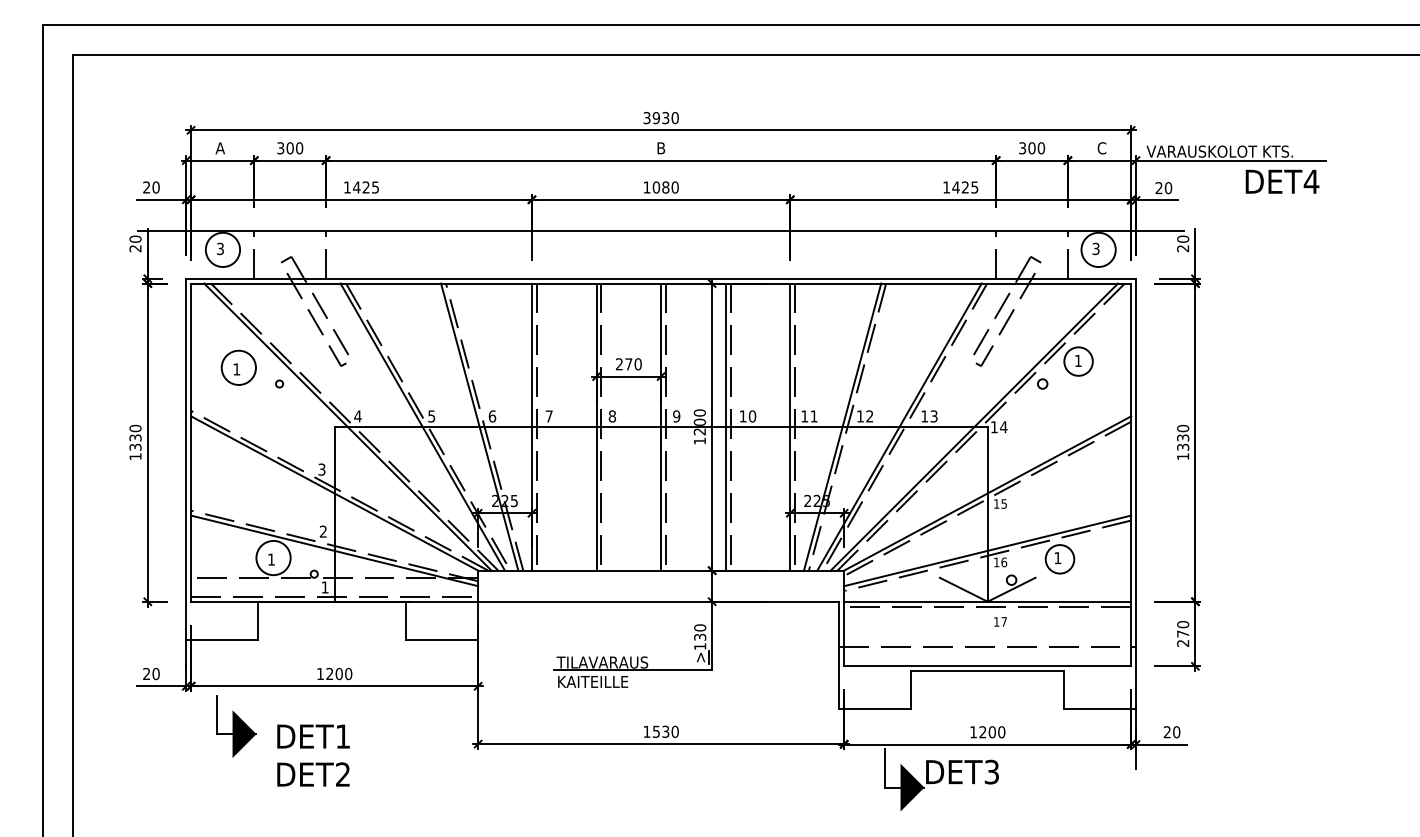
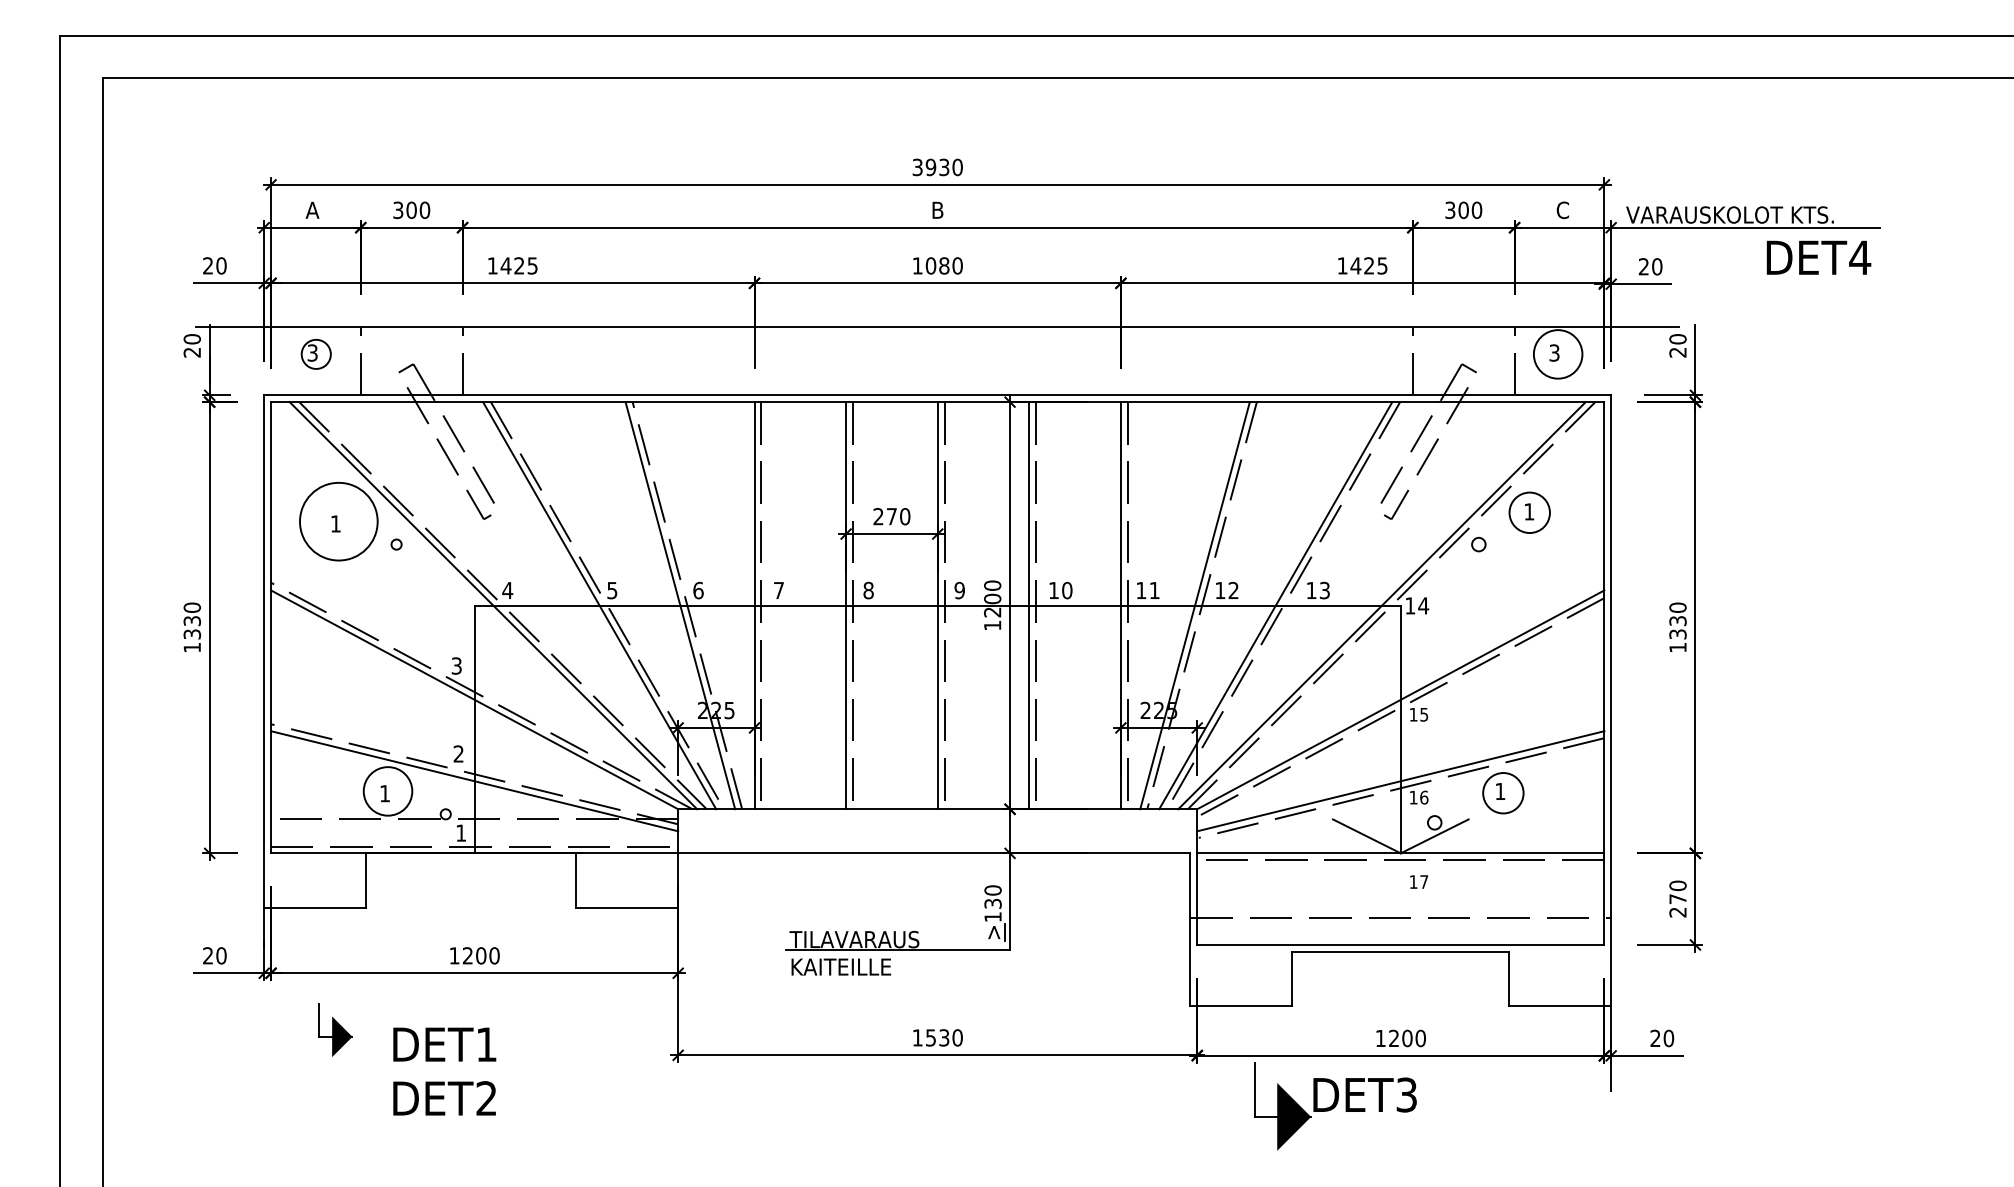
circle: (222, 249) -> (315, 353), size x0.6
circle: (238, 367) -> (338, 521), size x1.6
part: (236, 726) -> (335, 1030), size x0.6

